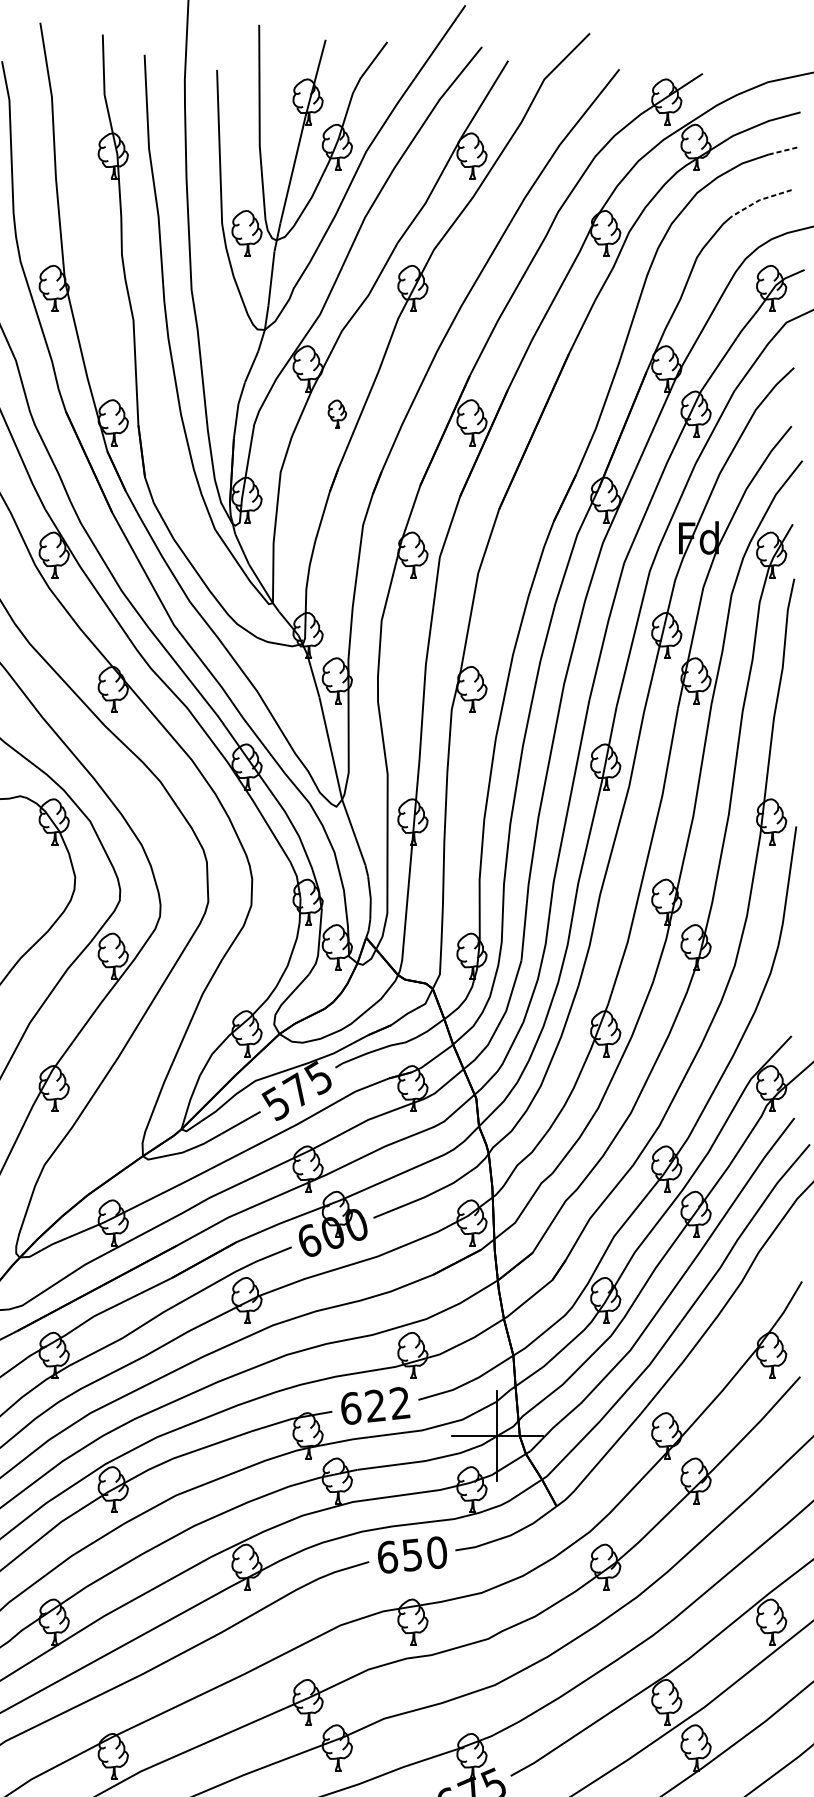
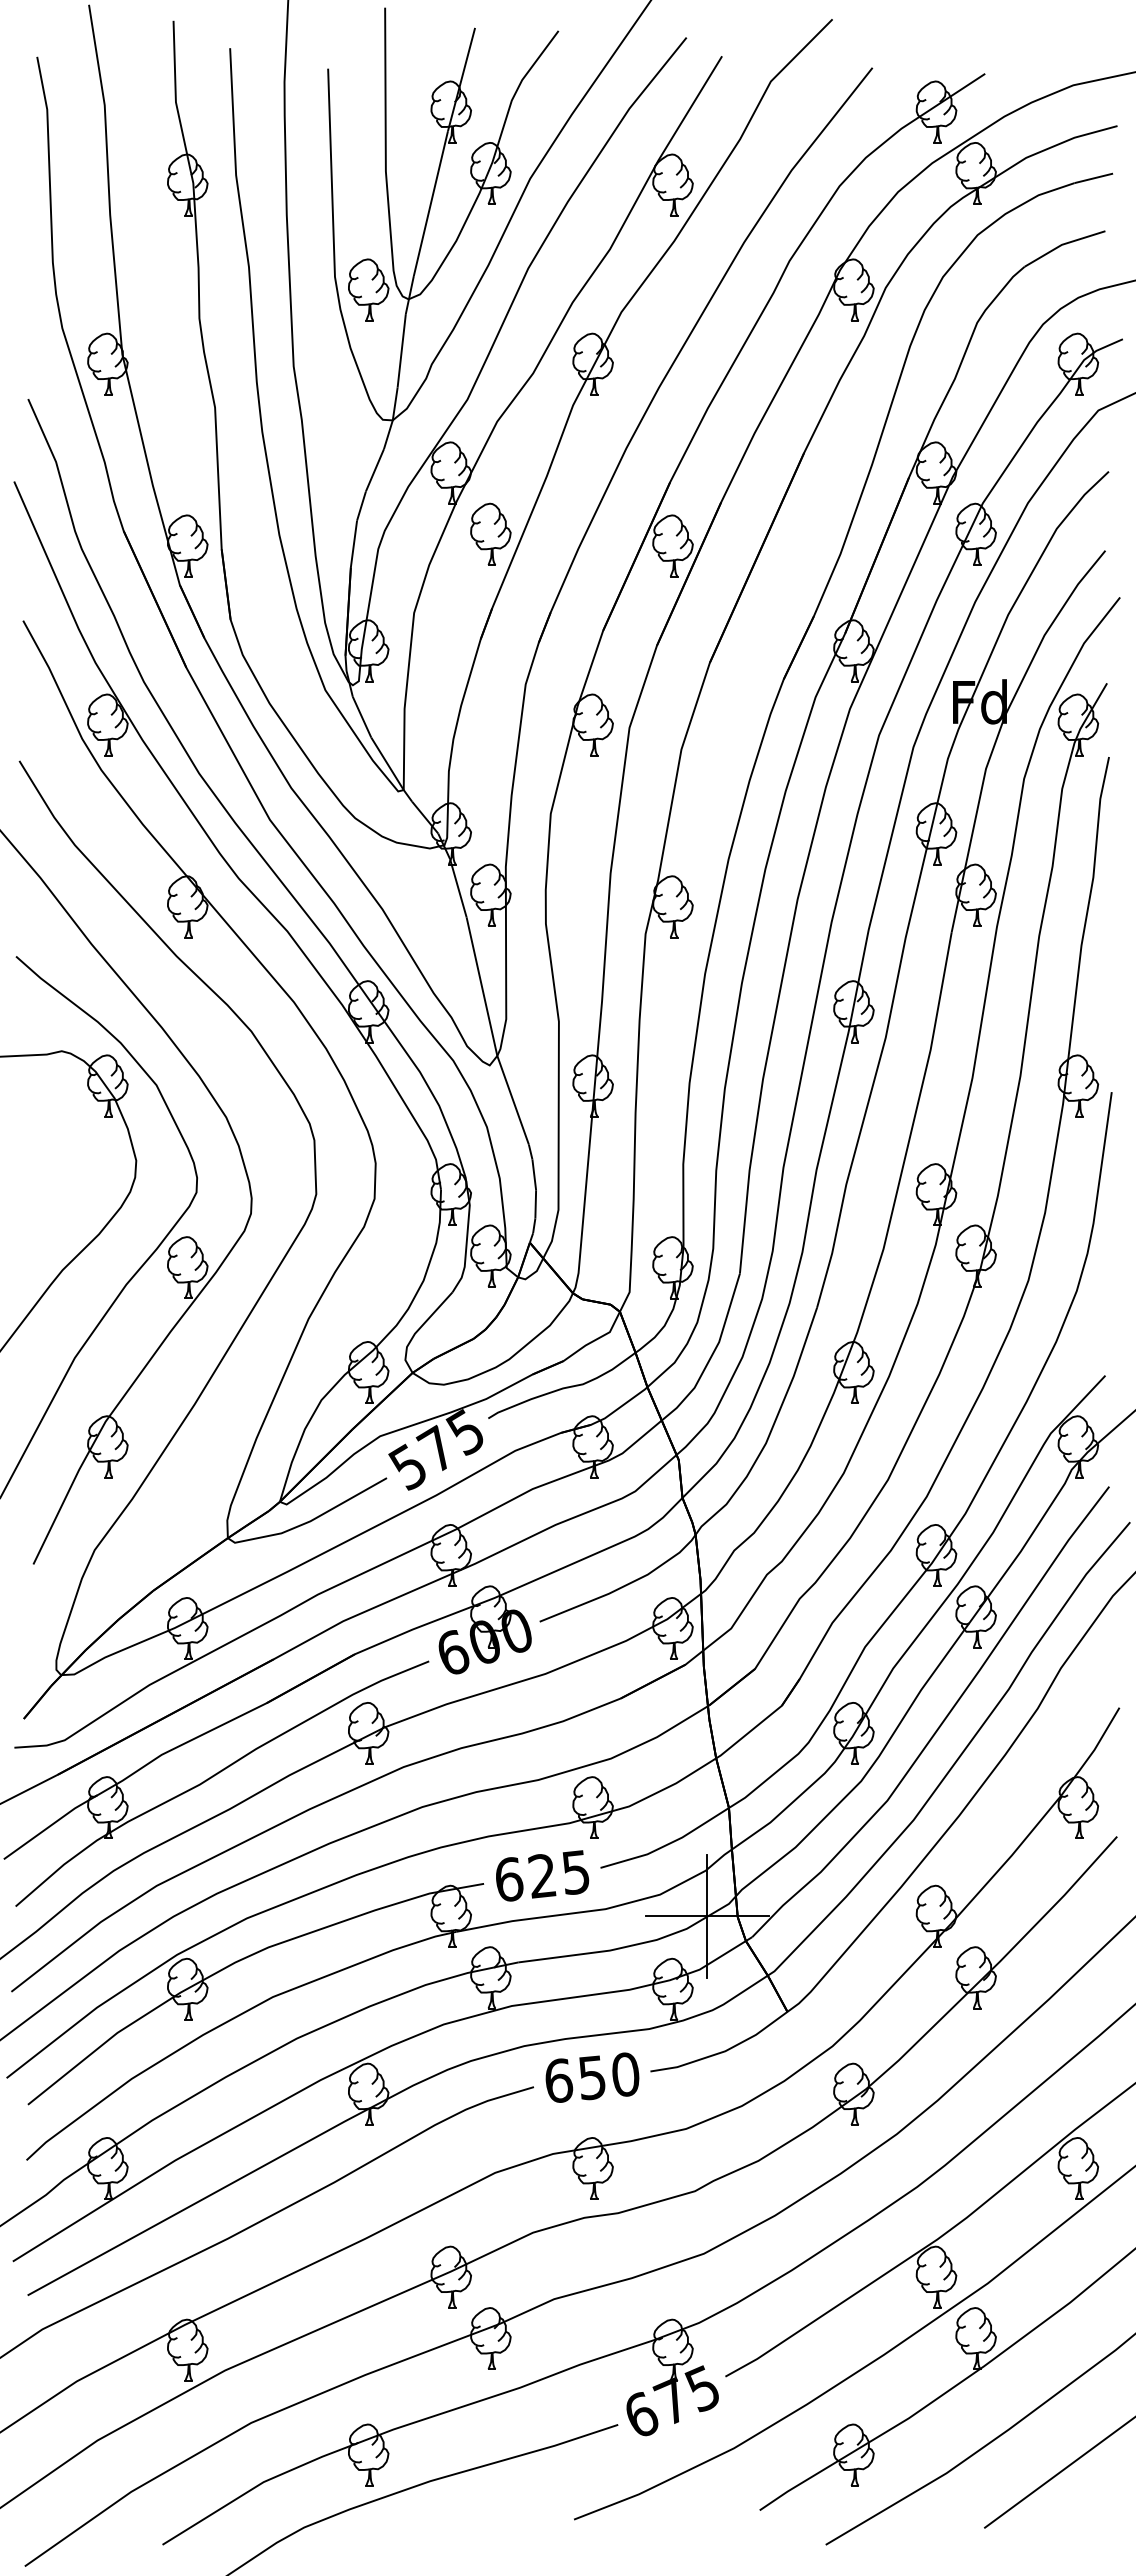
line: (782, 151) -> (1093, 178), dashed -> solid
line: (759, 199) -> (1061, 244), dashed -> solid
part: (337, 413) -> (490, 533), size x1.67
text: (399, 1403) -> (575, 1872), 622 -> 625

